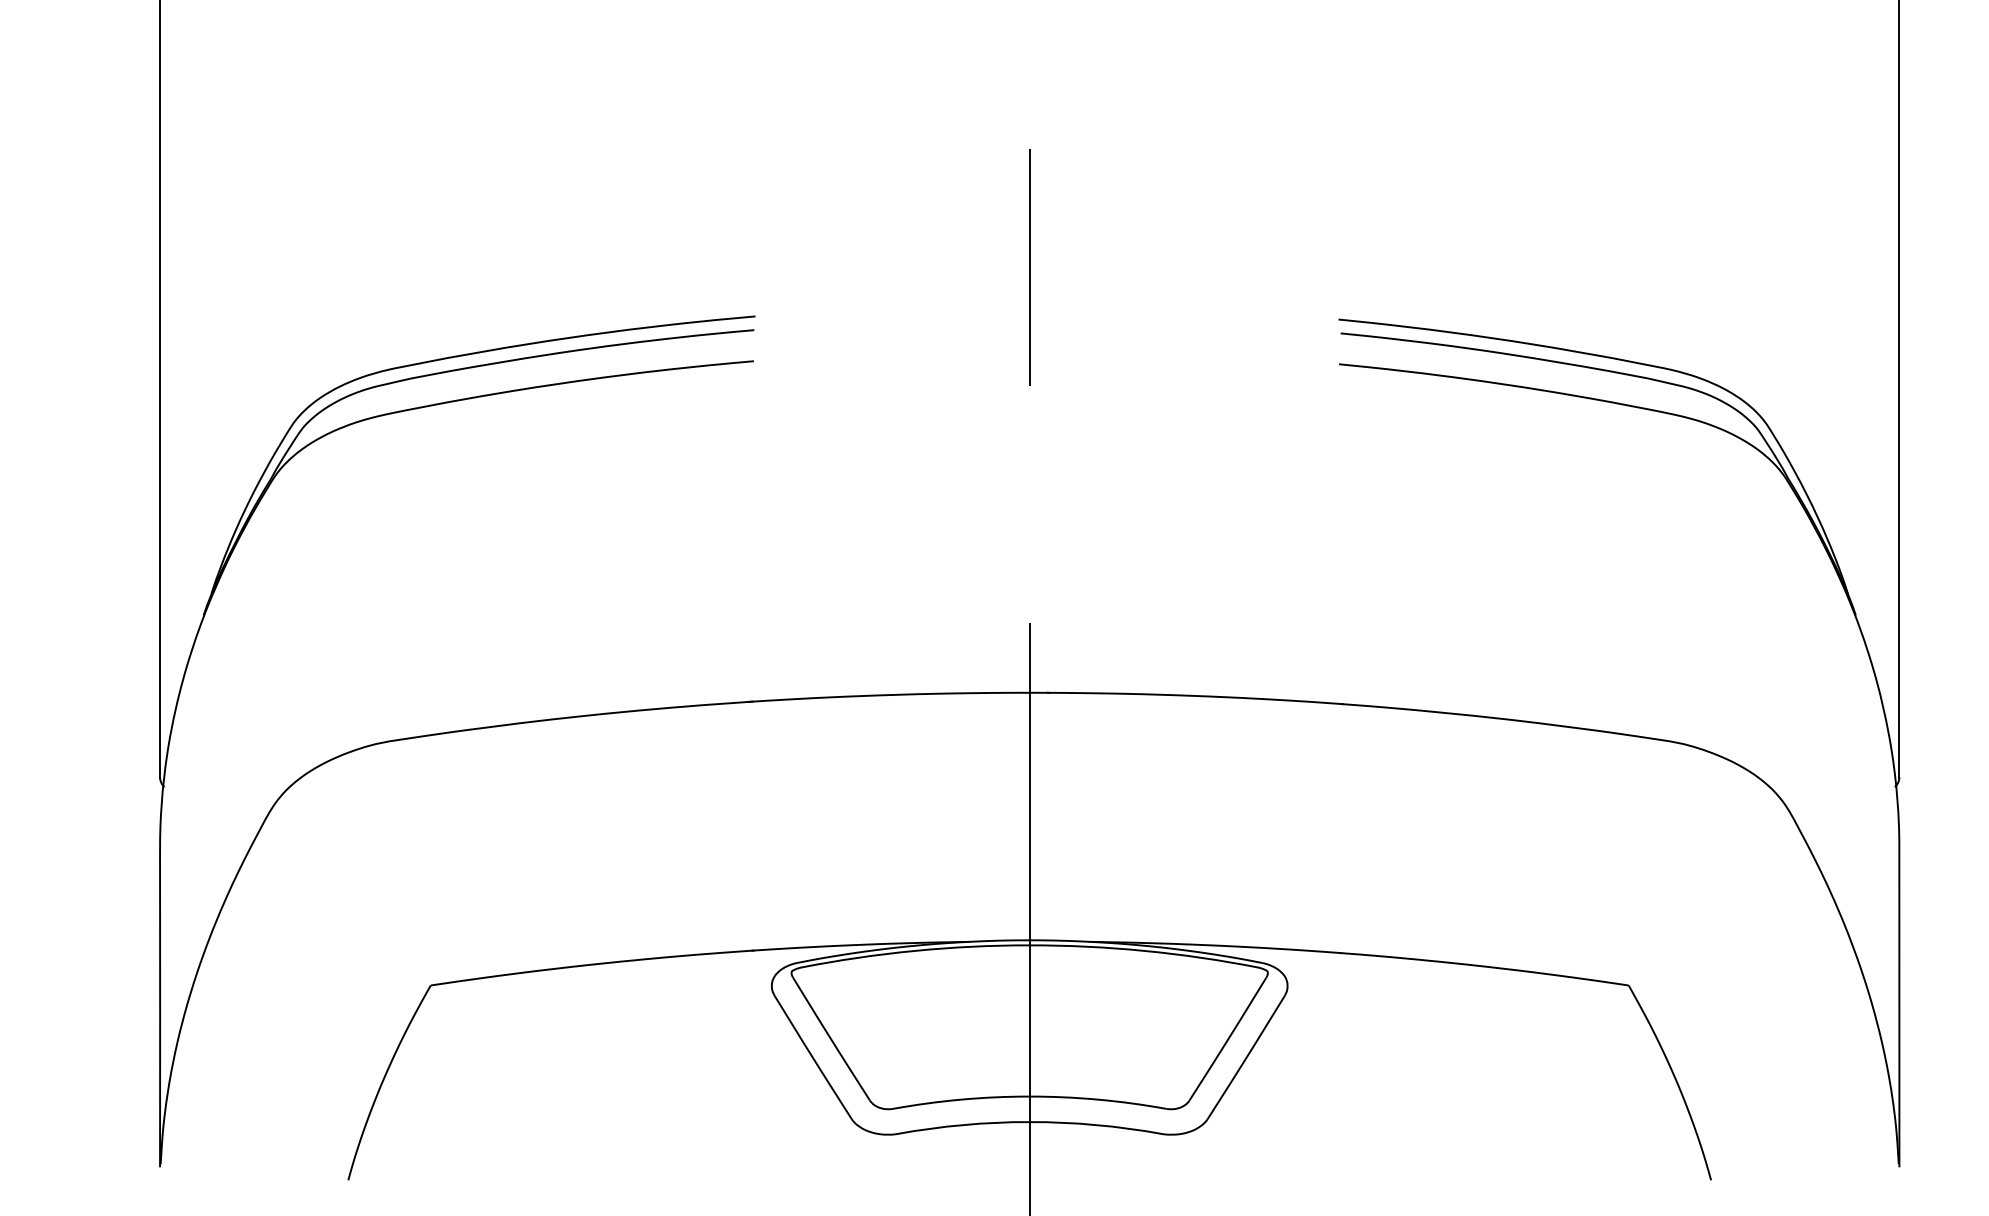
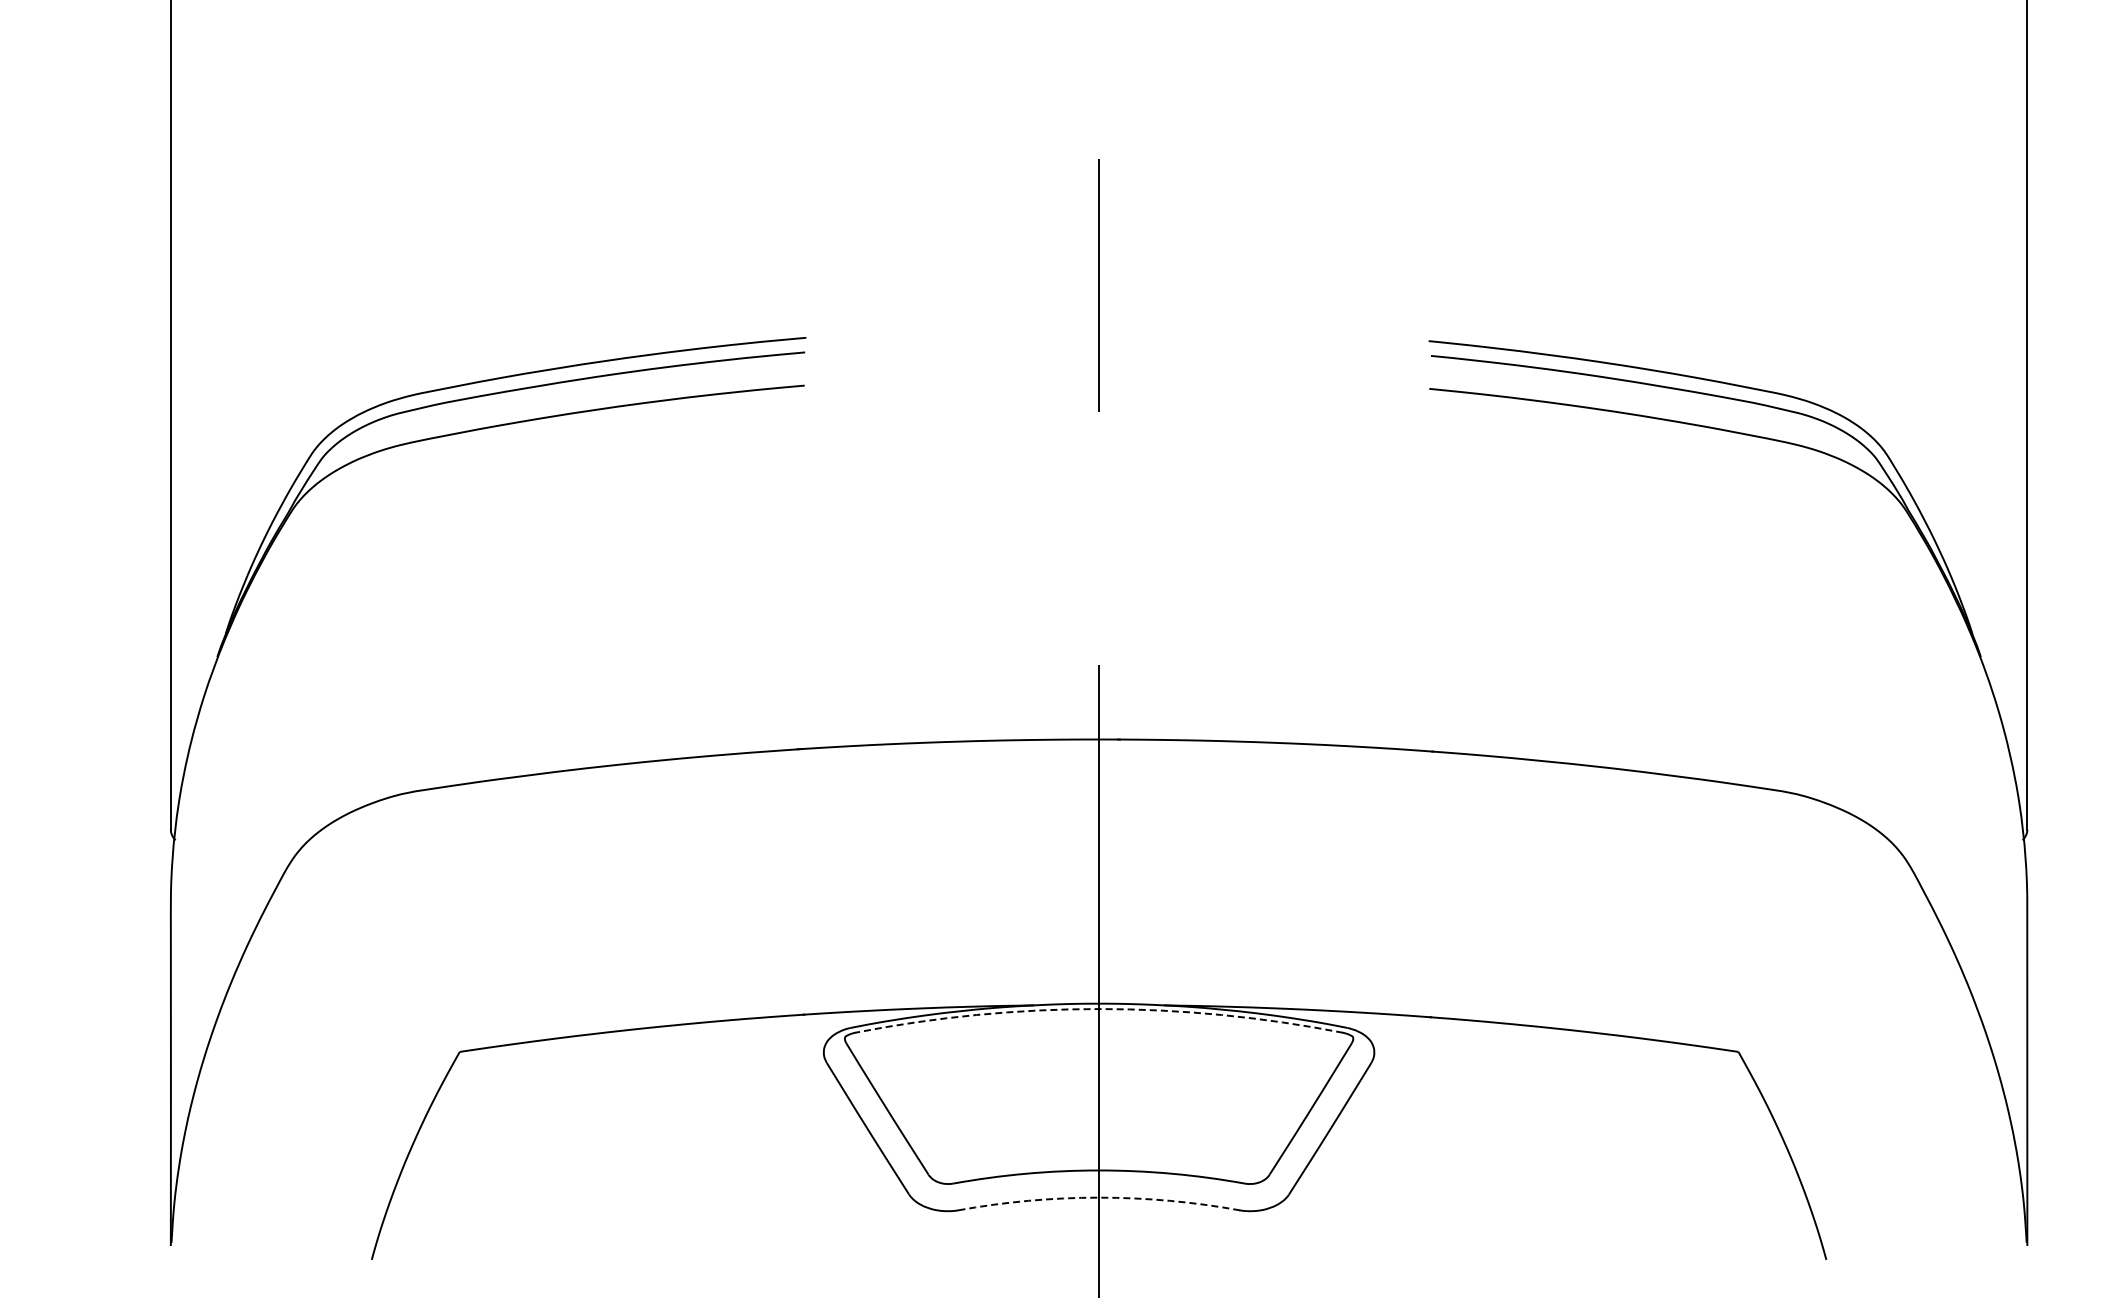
arc: (1030, 945) -> (1099, 1009), solid -> dashed
arc: (1030, 1121) -> (1099, 1197), solid -> dashed

